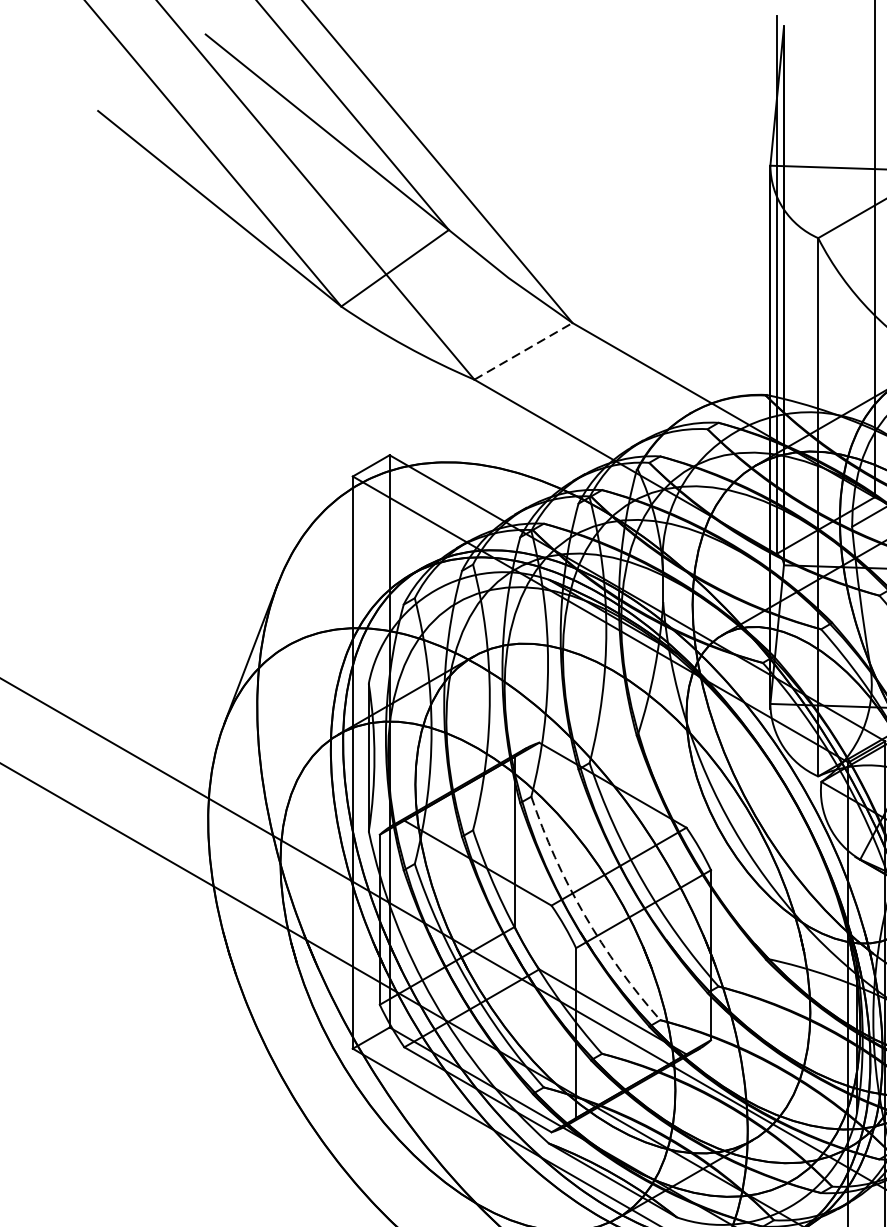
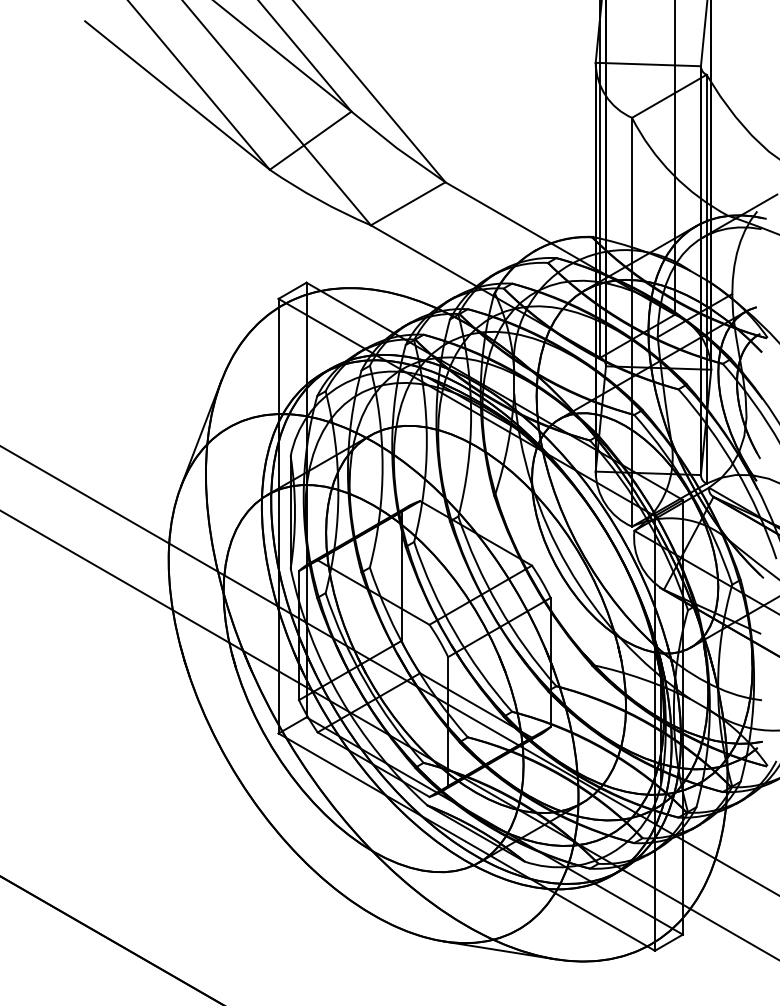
line: (523, 350) -> (408, 203), dashed -> solid
arc: (584, 914) -> (454, 631), dashed -> solid

